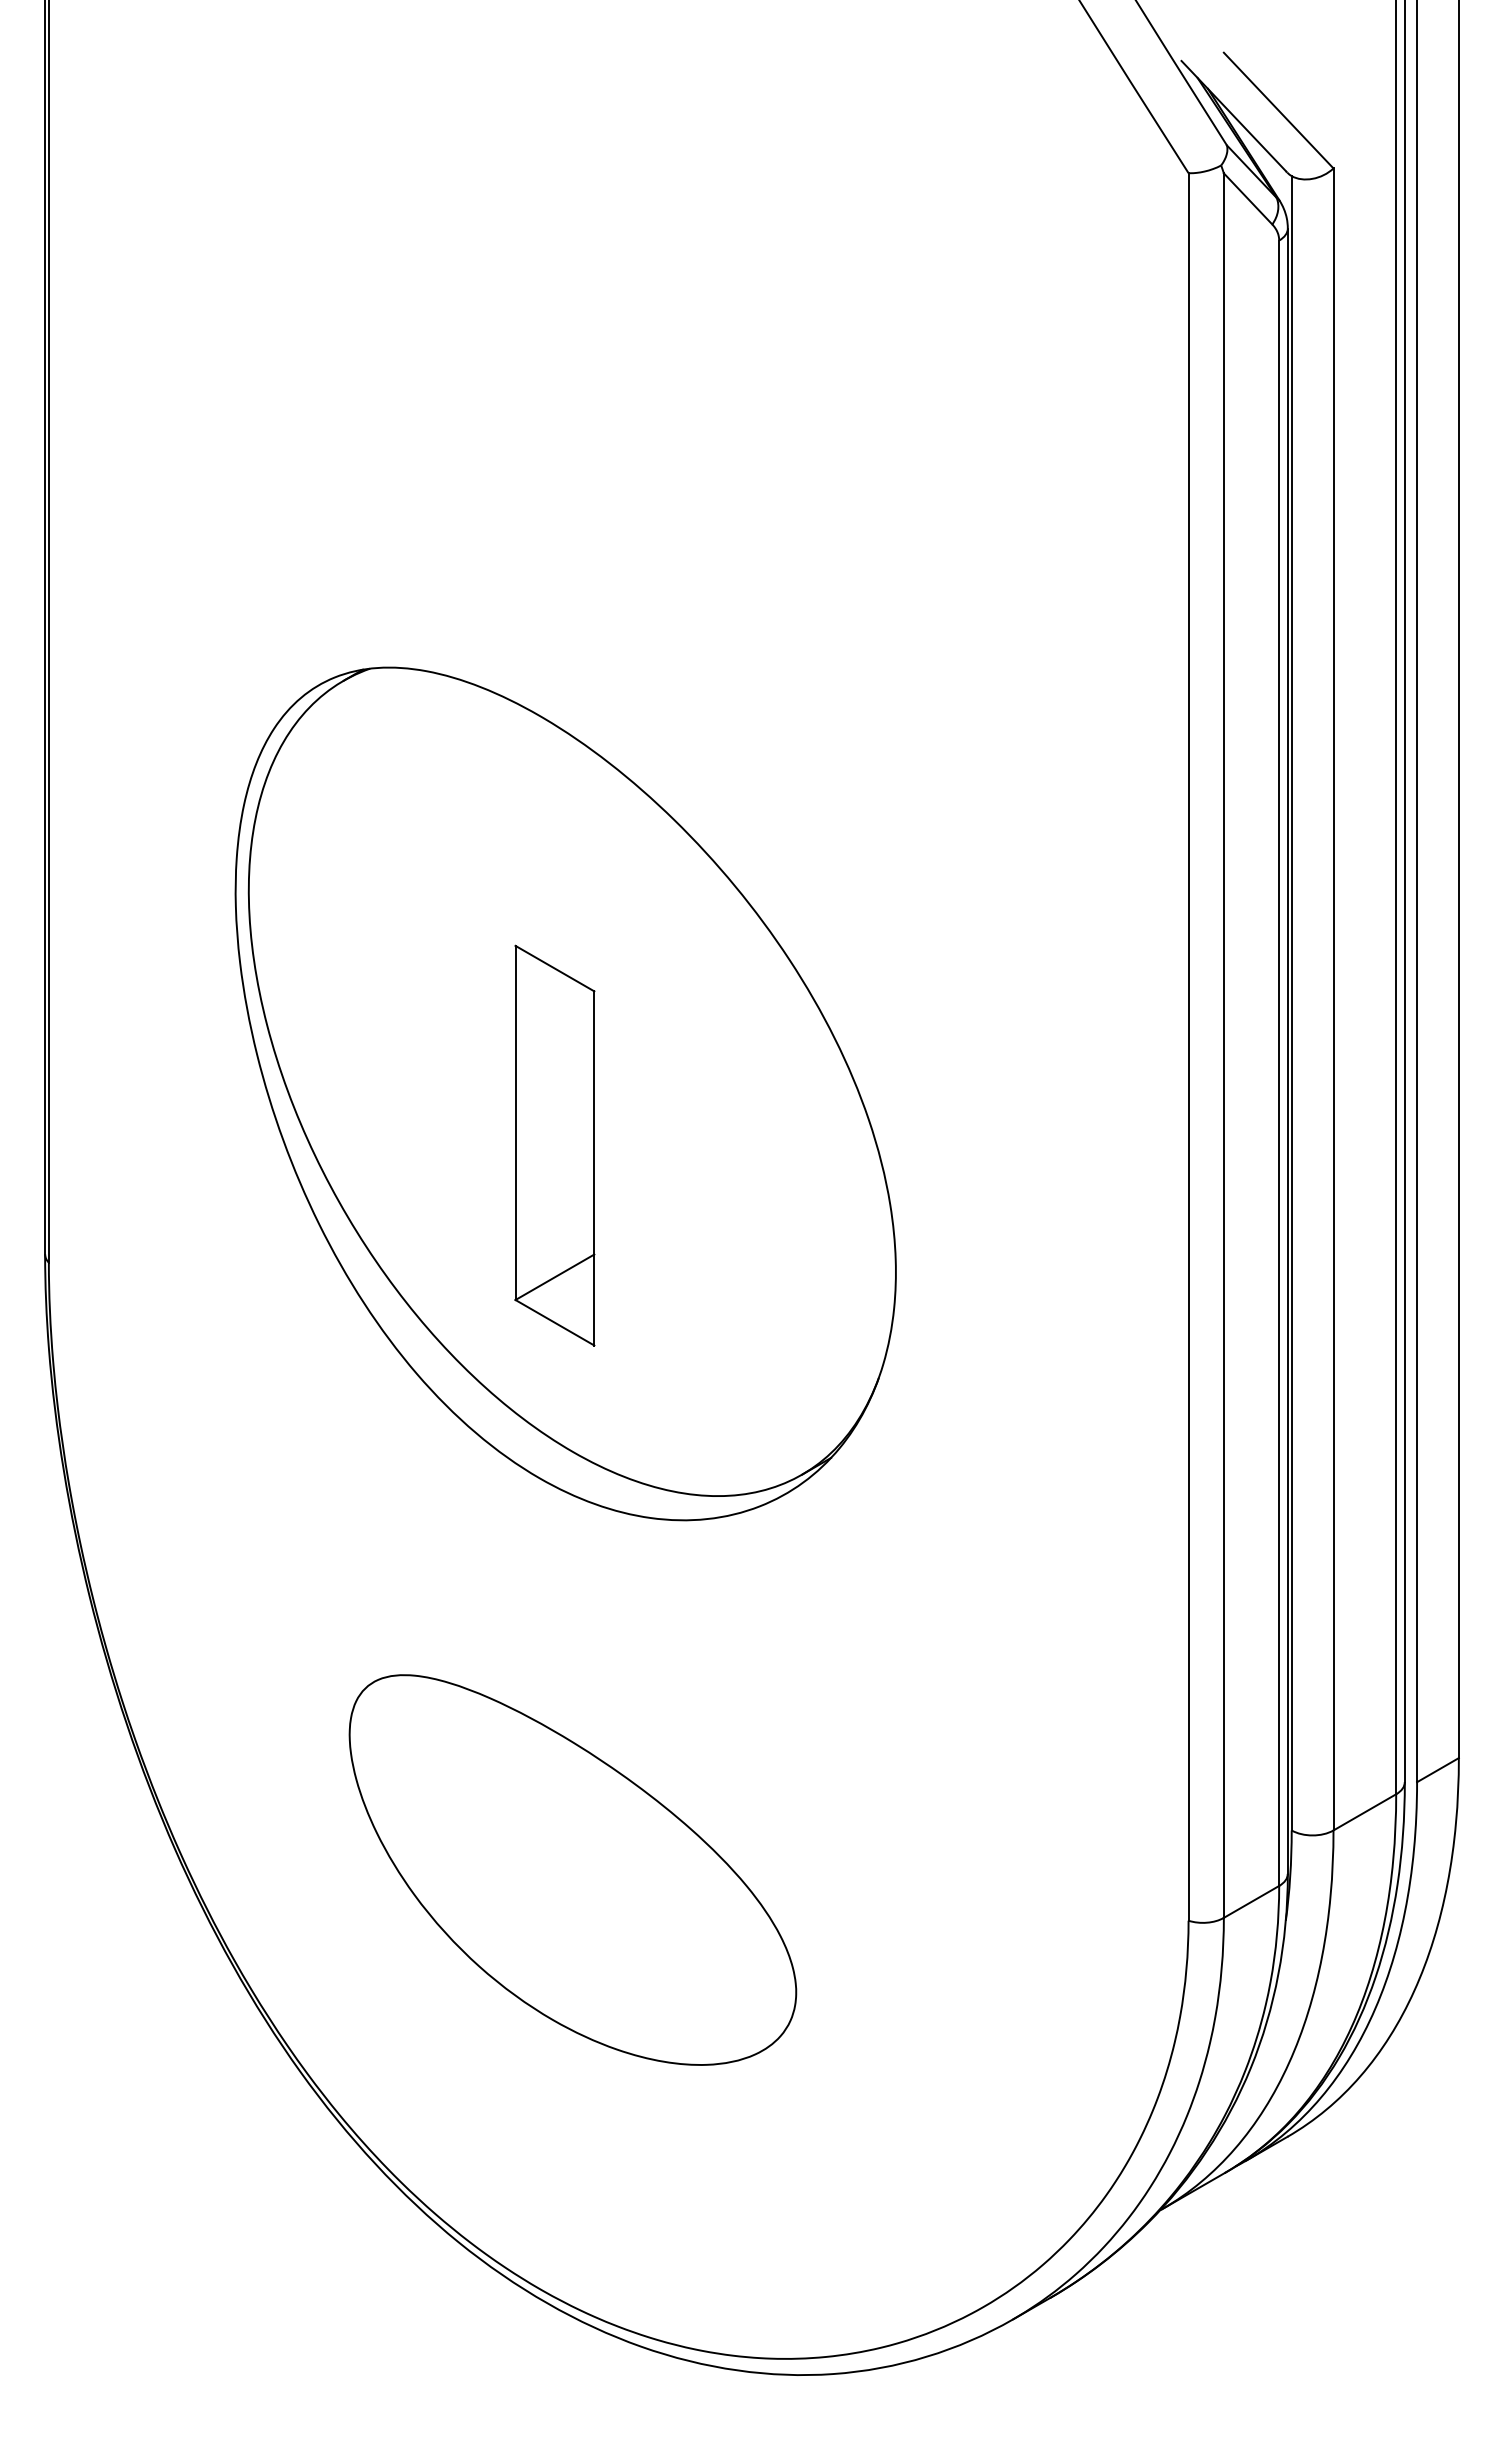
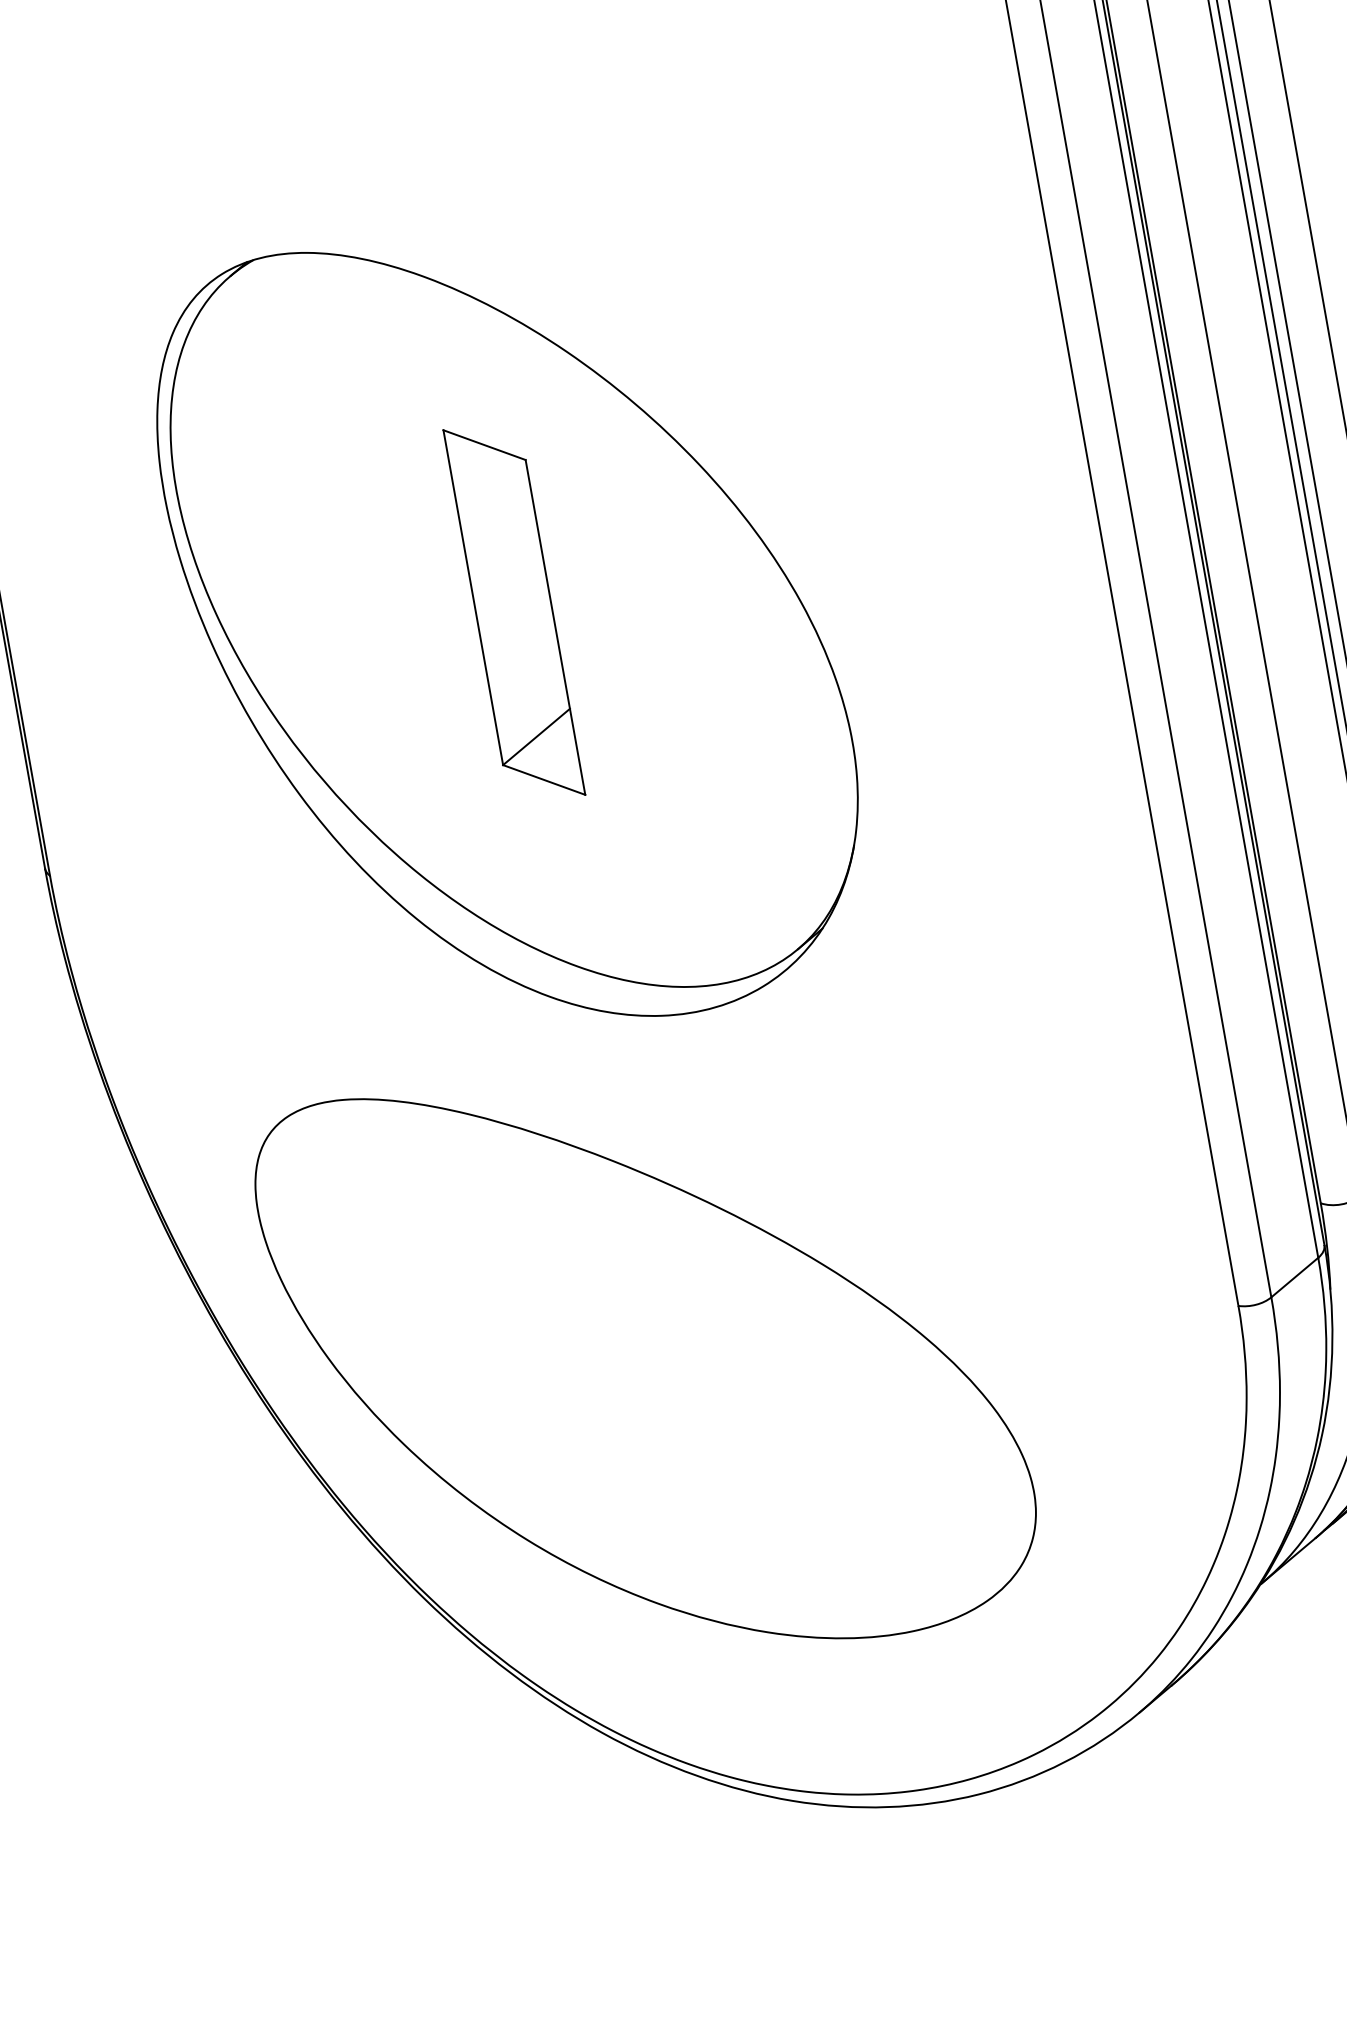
part: (554, 1145) -> (513, 612), moved
part: (572, 1869) -> (647, 1361), size x1.67

